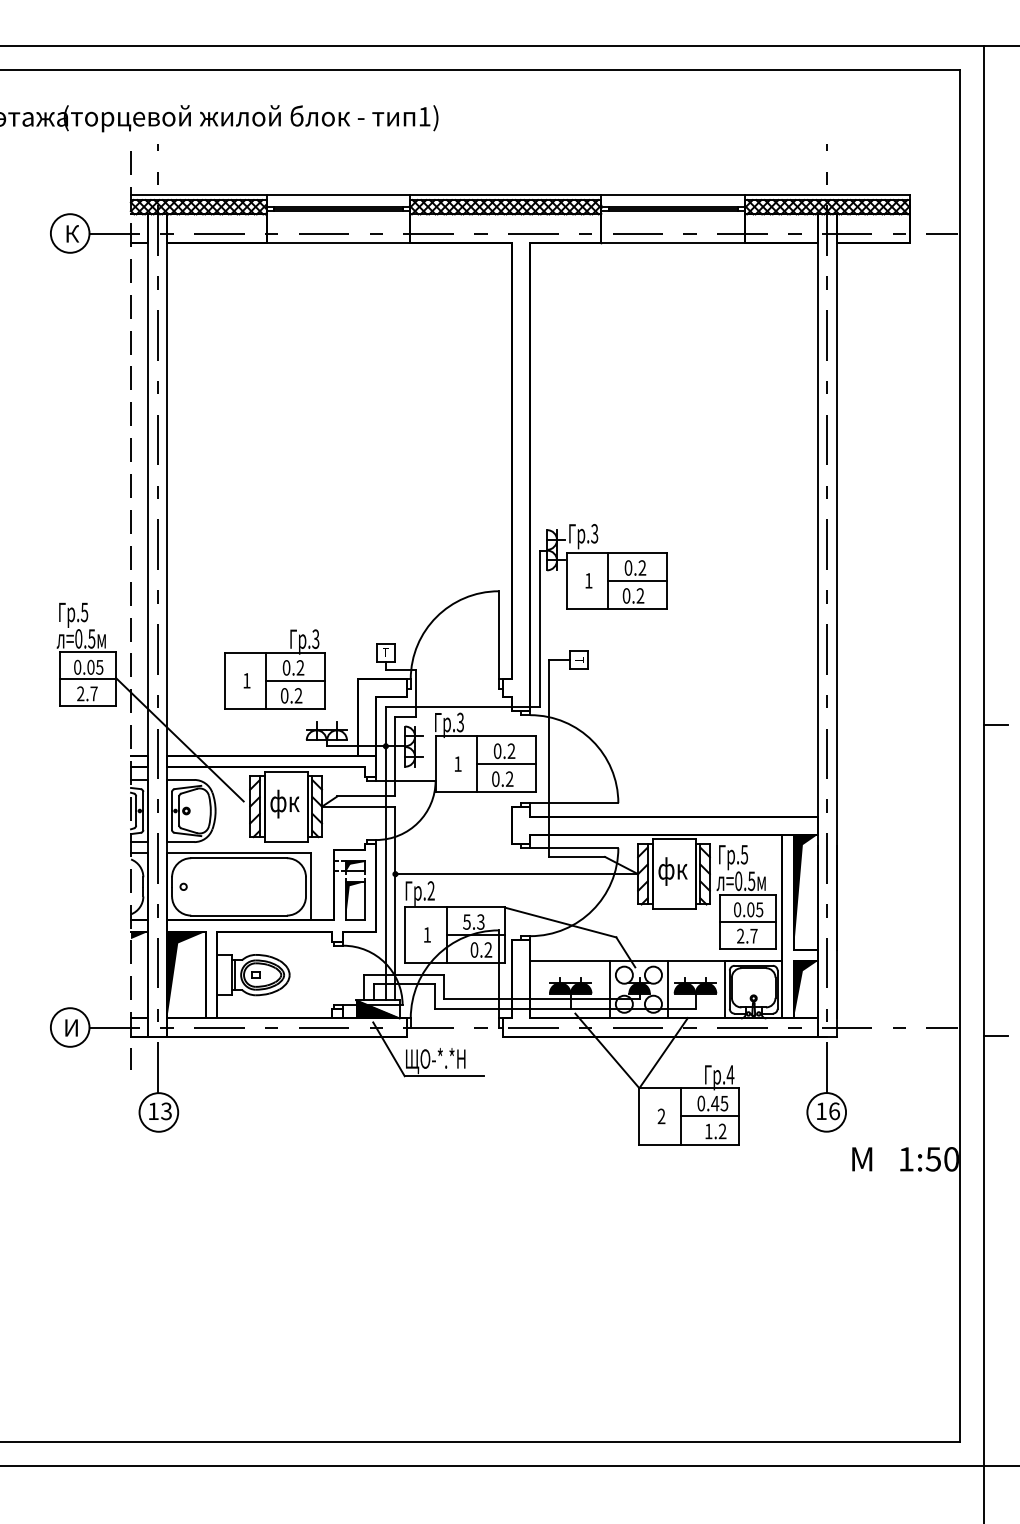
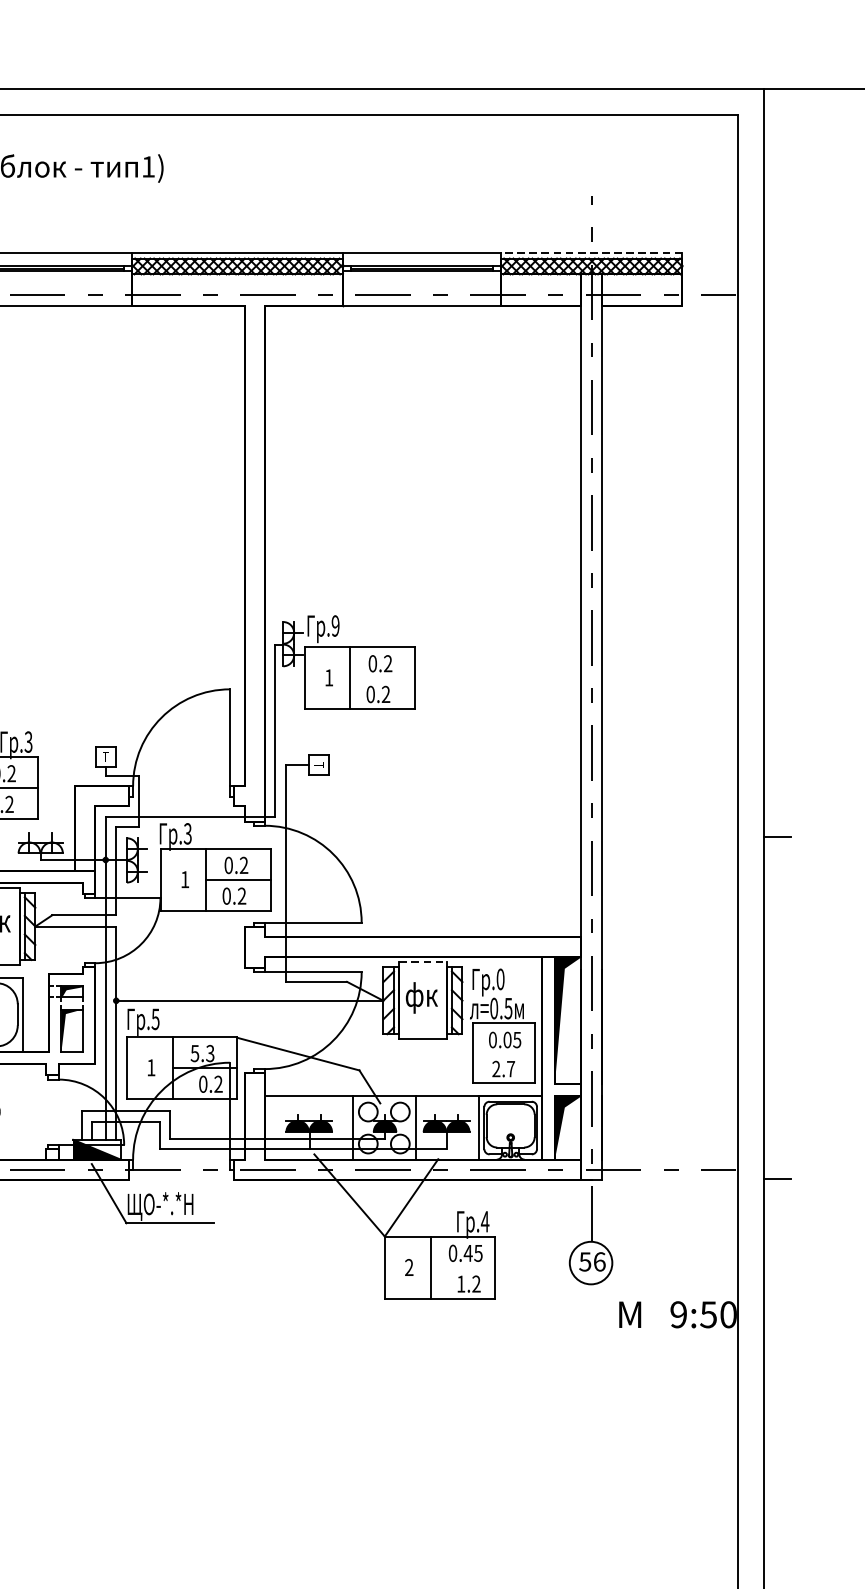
line: (826, 195) -> (590, 253), solid -> dashed
text: (594, 533) -> (335, 625), .3 -> .9
line: (637, 580) -> (382, 677), removed
line: (674, 839) -> (423, 962), solid -> dashed
text: (744, 854) -> (500, 979), .5 -> .0
text: (430, 890) -> (154, 1018), .2 -> .5
line: (747, 921) -> (503, 1052), removed
text: (821, 1111) -> (585, 1262), 16 -> 56
line: (709, 1116) -> (462, 1267), removed
text: (905, 1159) -> (677, 1314), 1:50 -> 9:50

